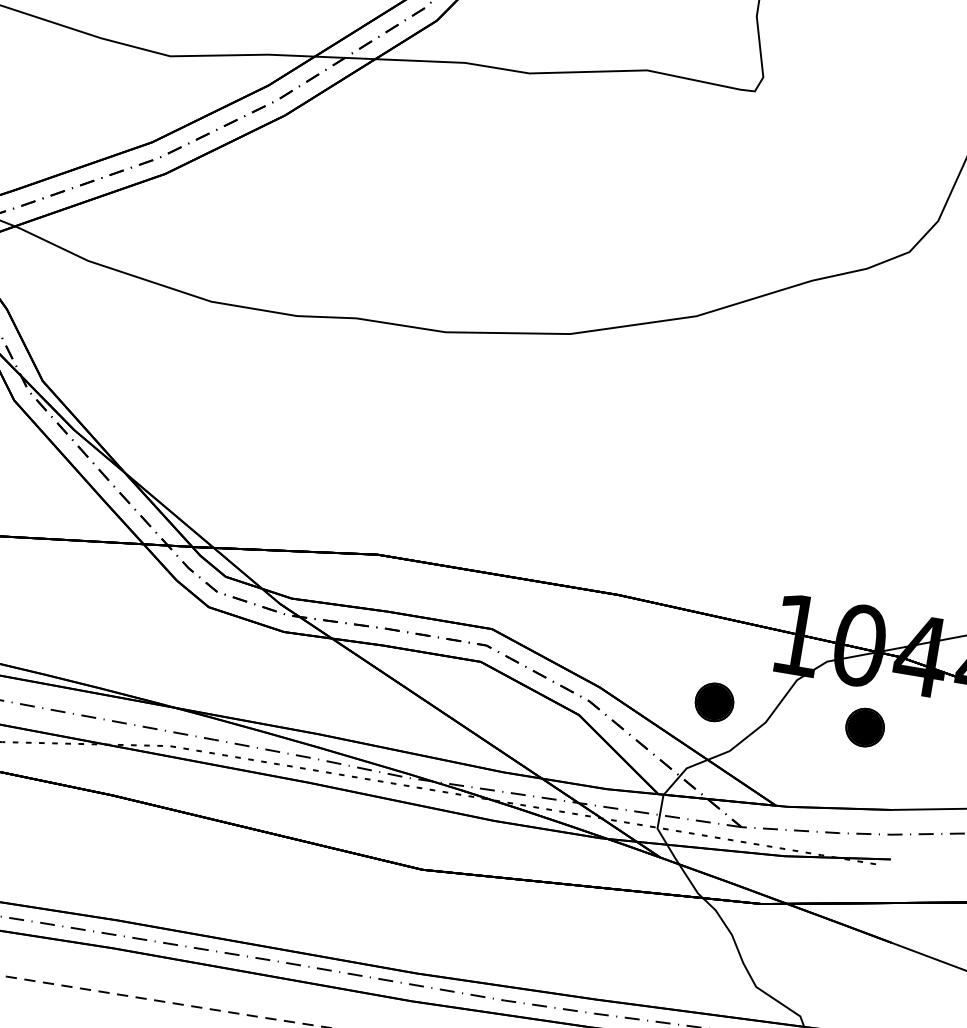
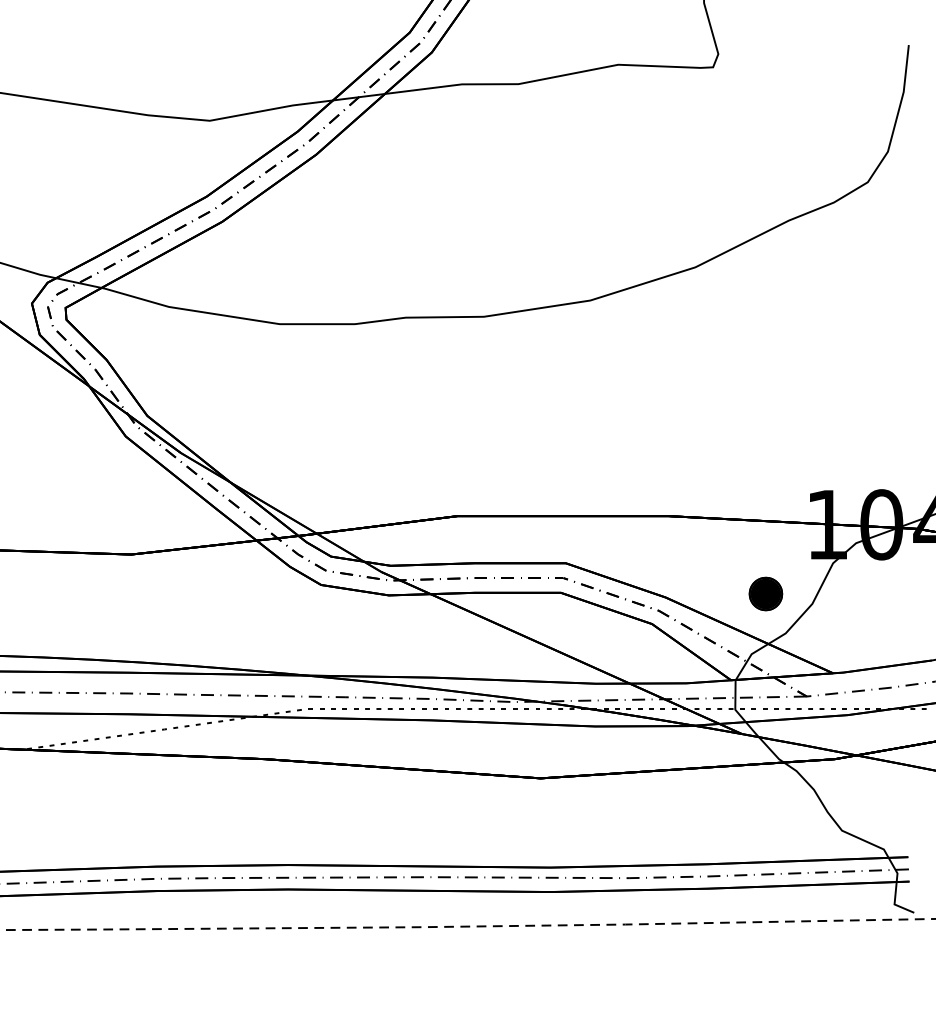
part: (864, 726) -> (897, 593), removed

